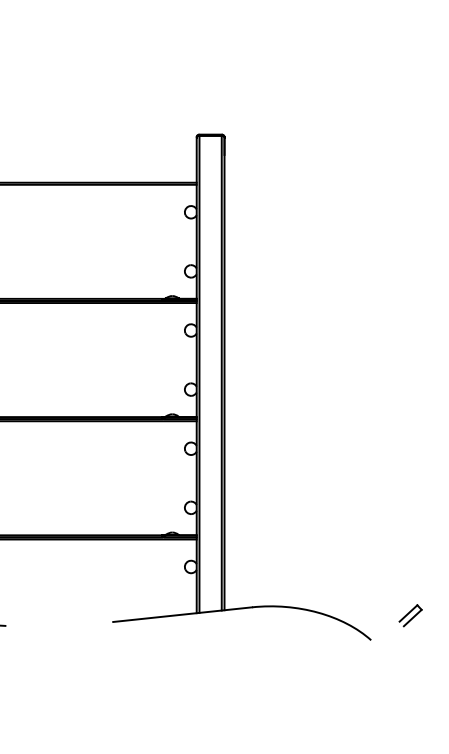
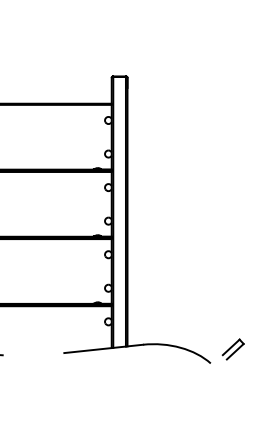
part: (409, 615) -> (232, 349), size x1.67

